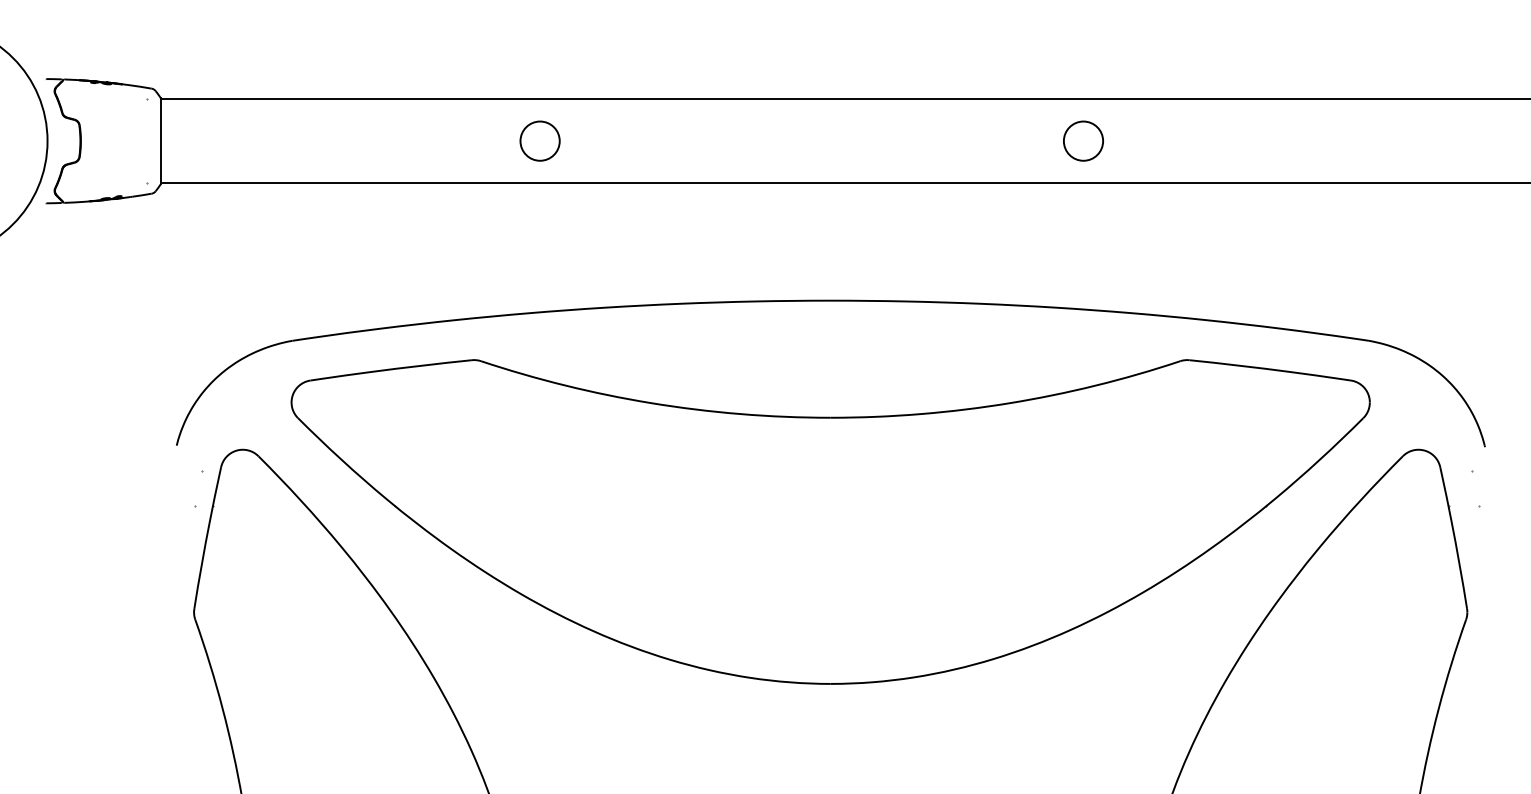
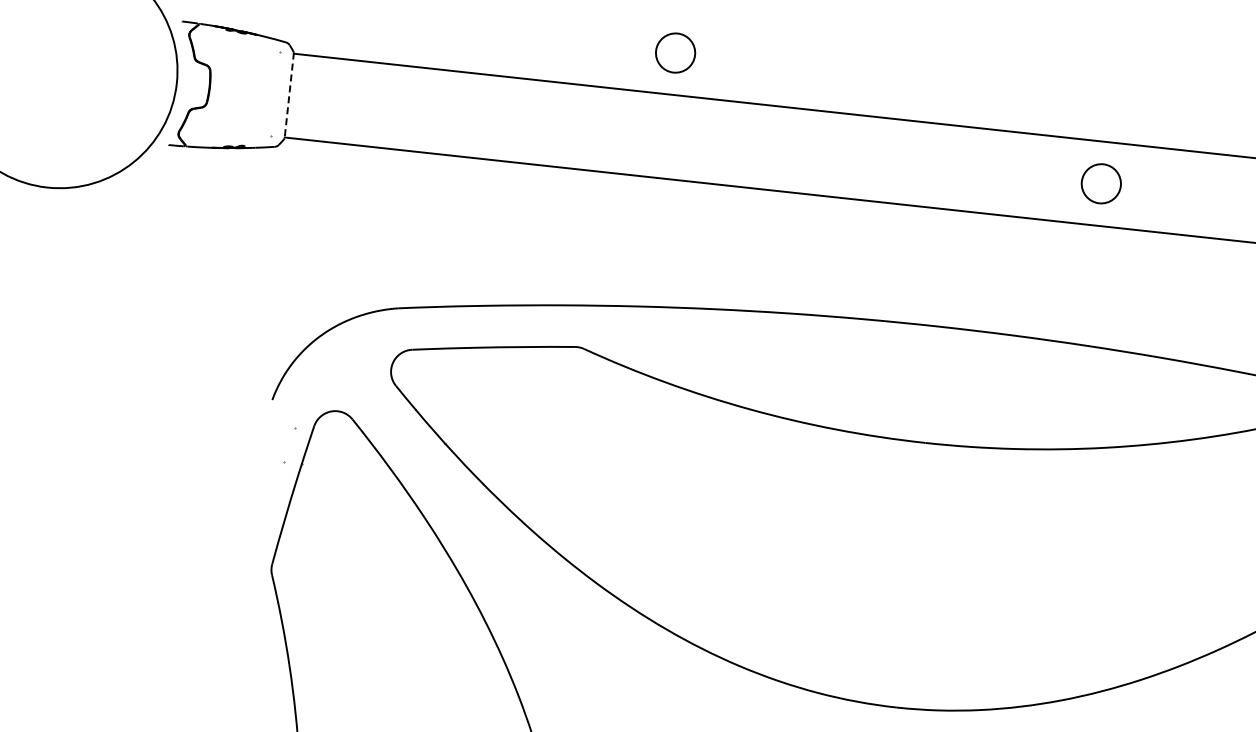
circle: (539, 140) -> (675, 52), moved
circle: (1083, 140) -> (1101, 183), moved
line: (160, 141) -> (289, 95), solid -> dashed

